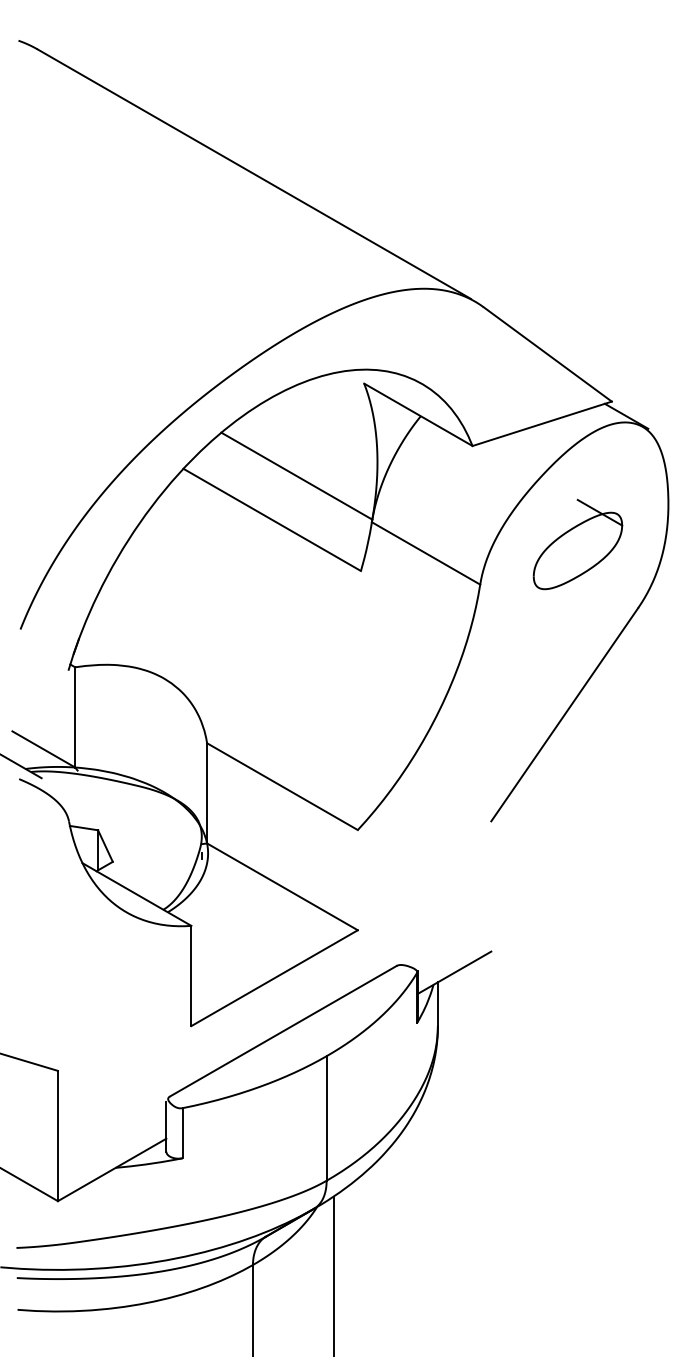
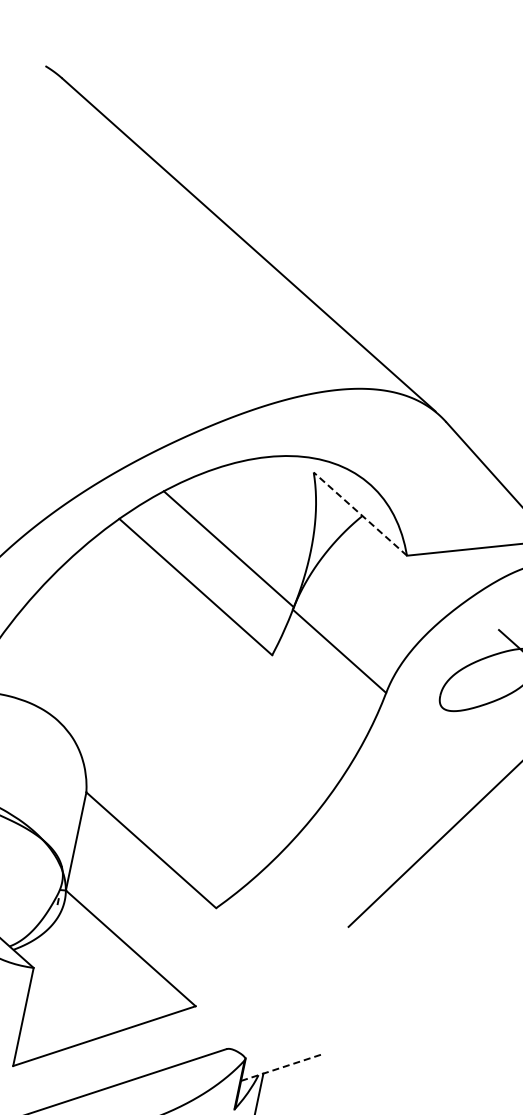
line: (418, 414) -> (360, 513), solid -> dashed
line: (454, 972) -> (281, 1067), solid -> dashed

